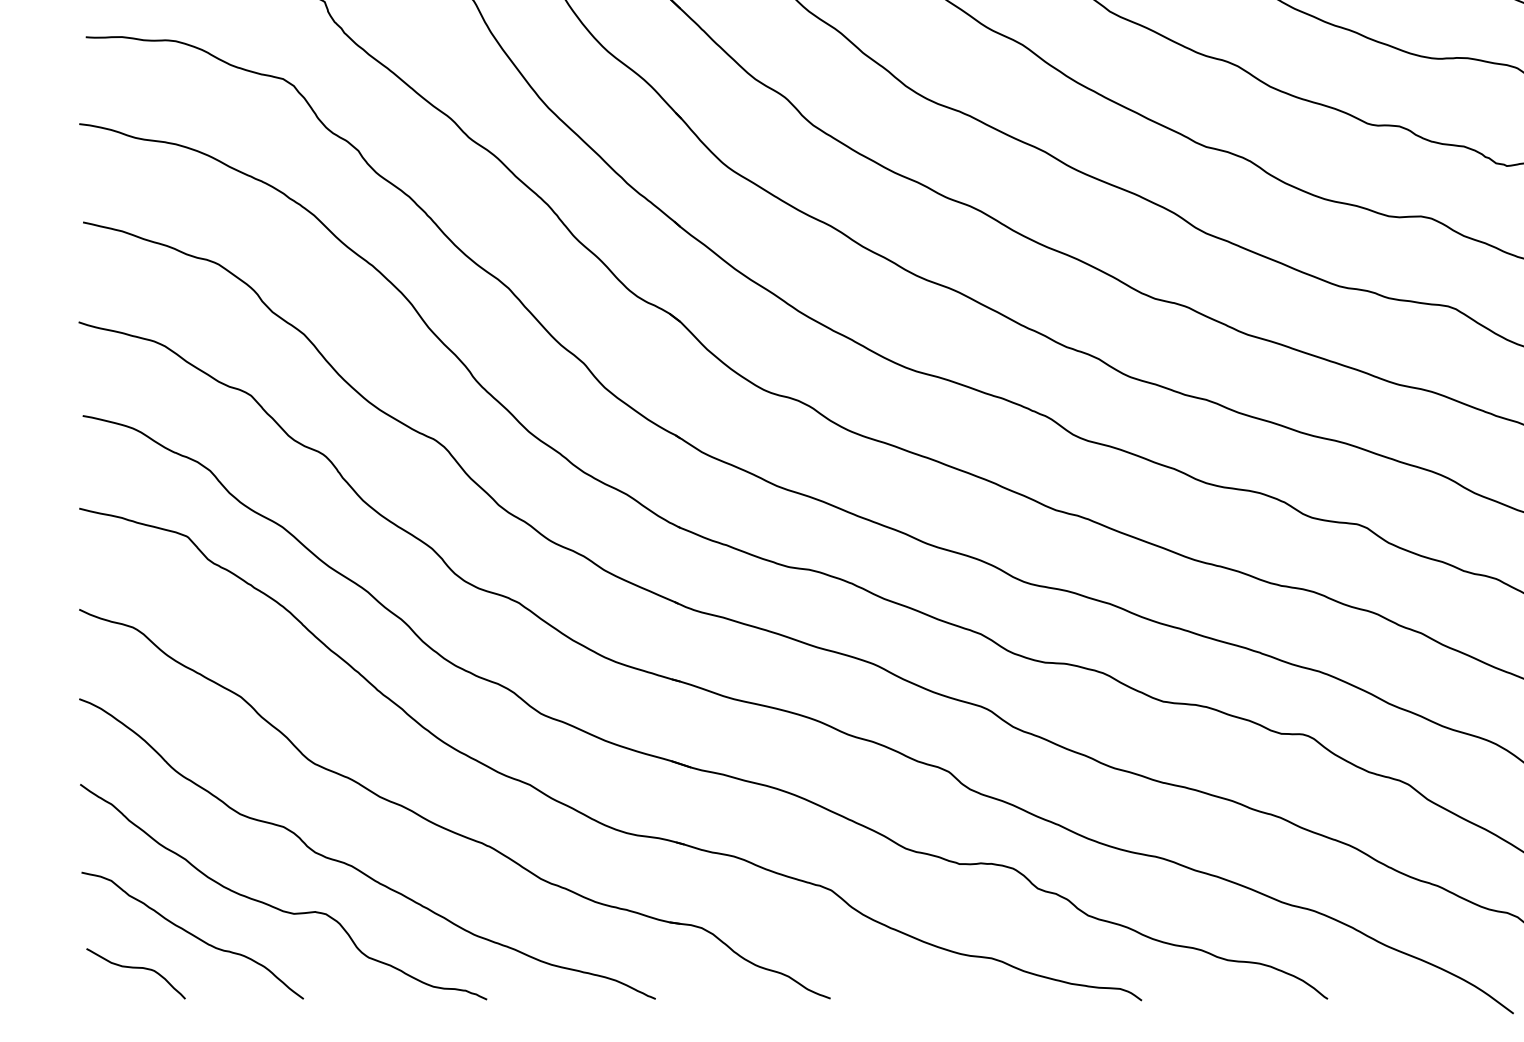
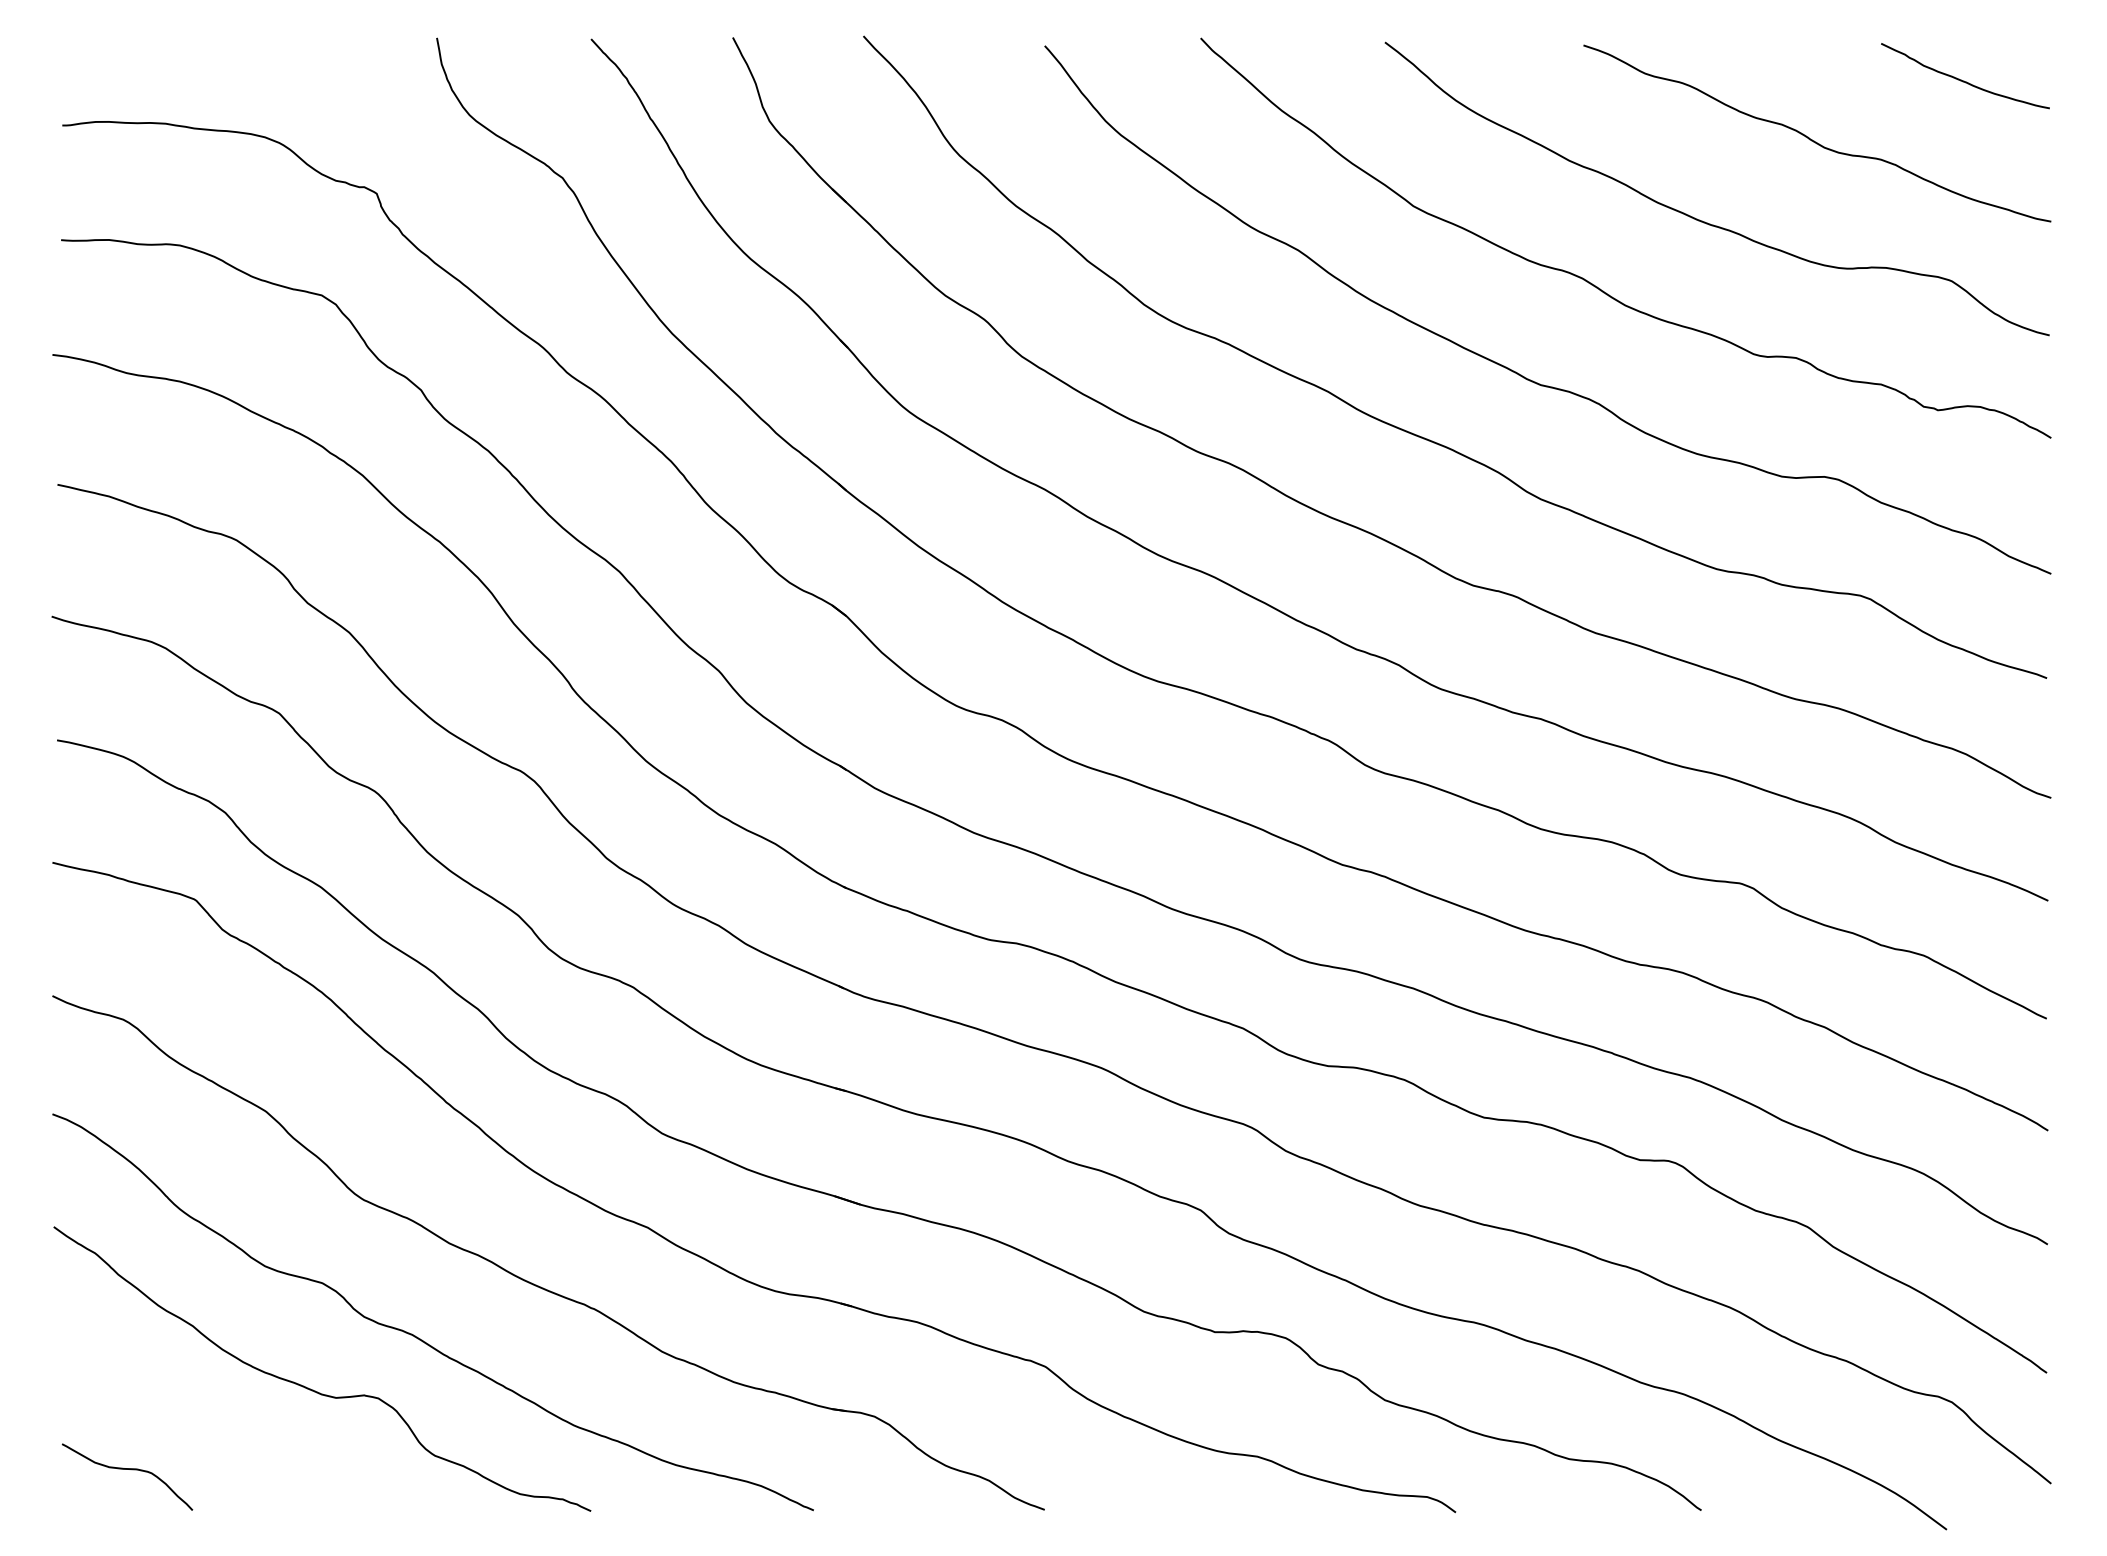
curve: (192, 935) -> (202, 1426), removed

